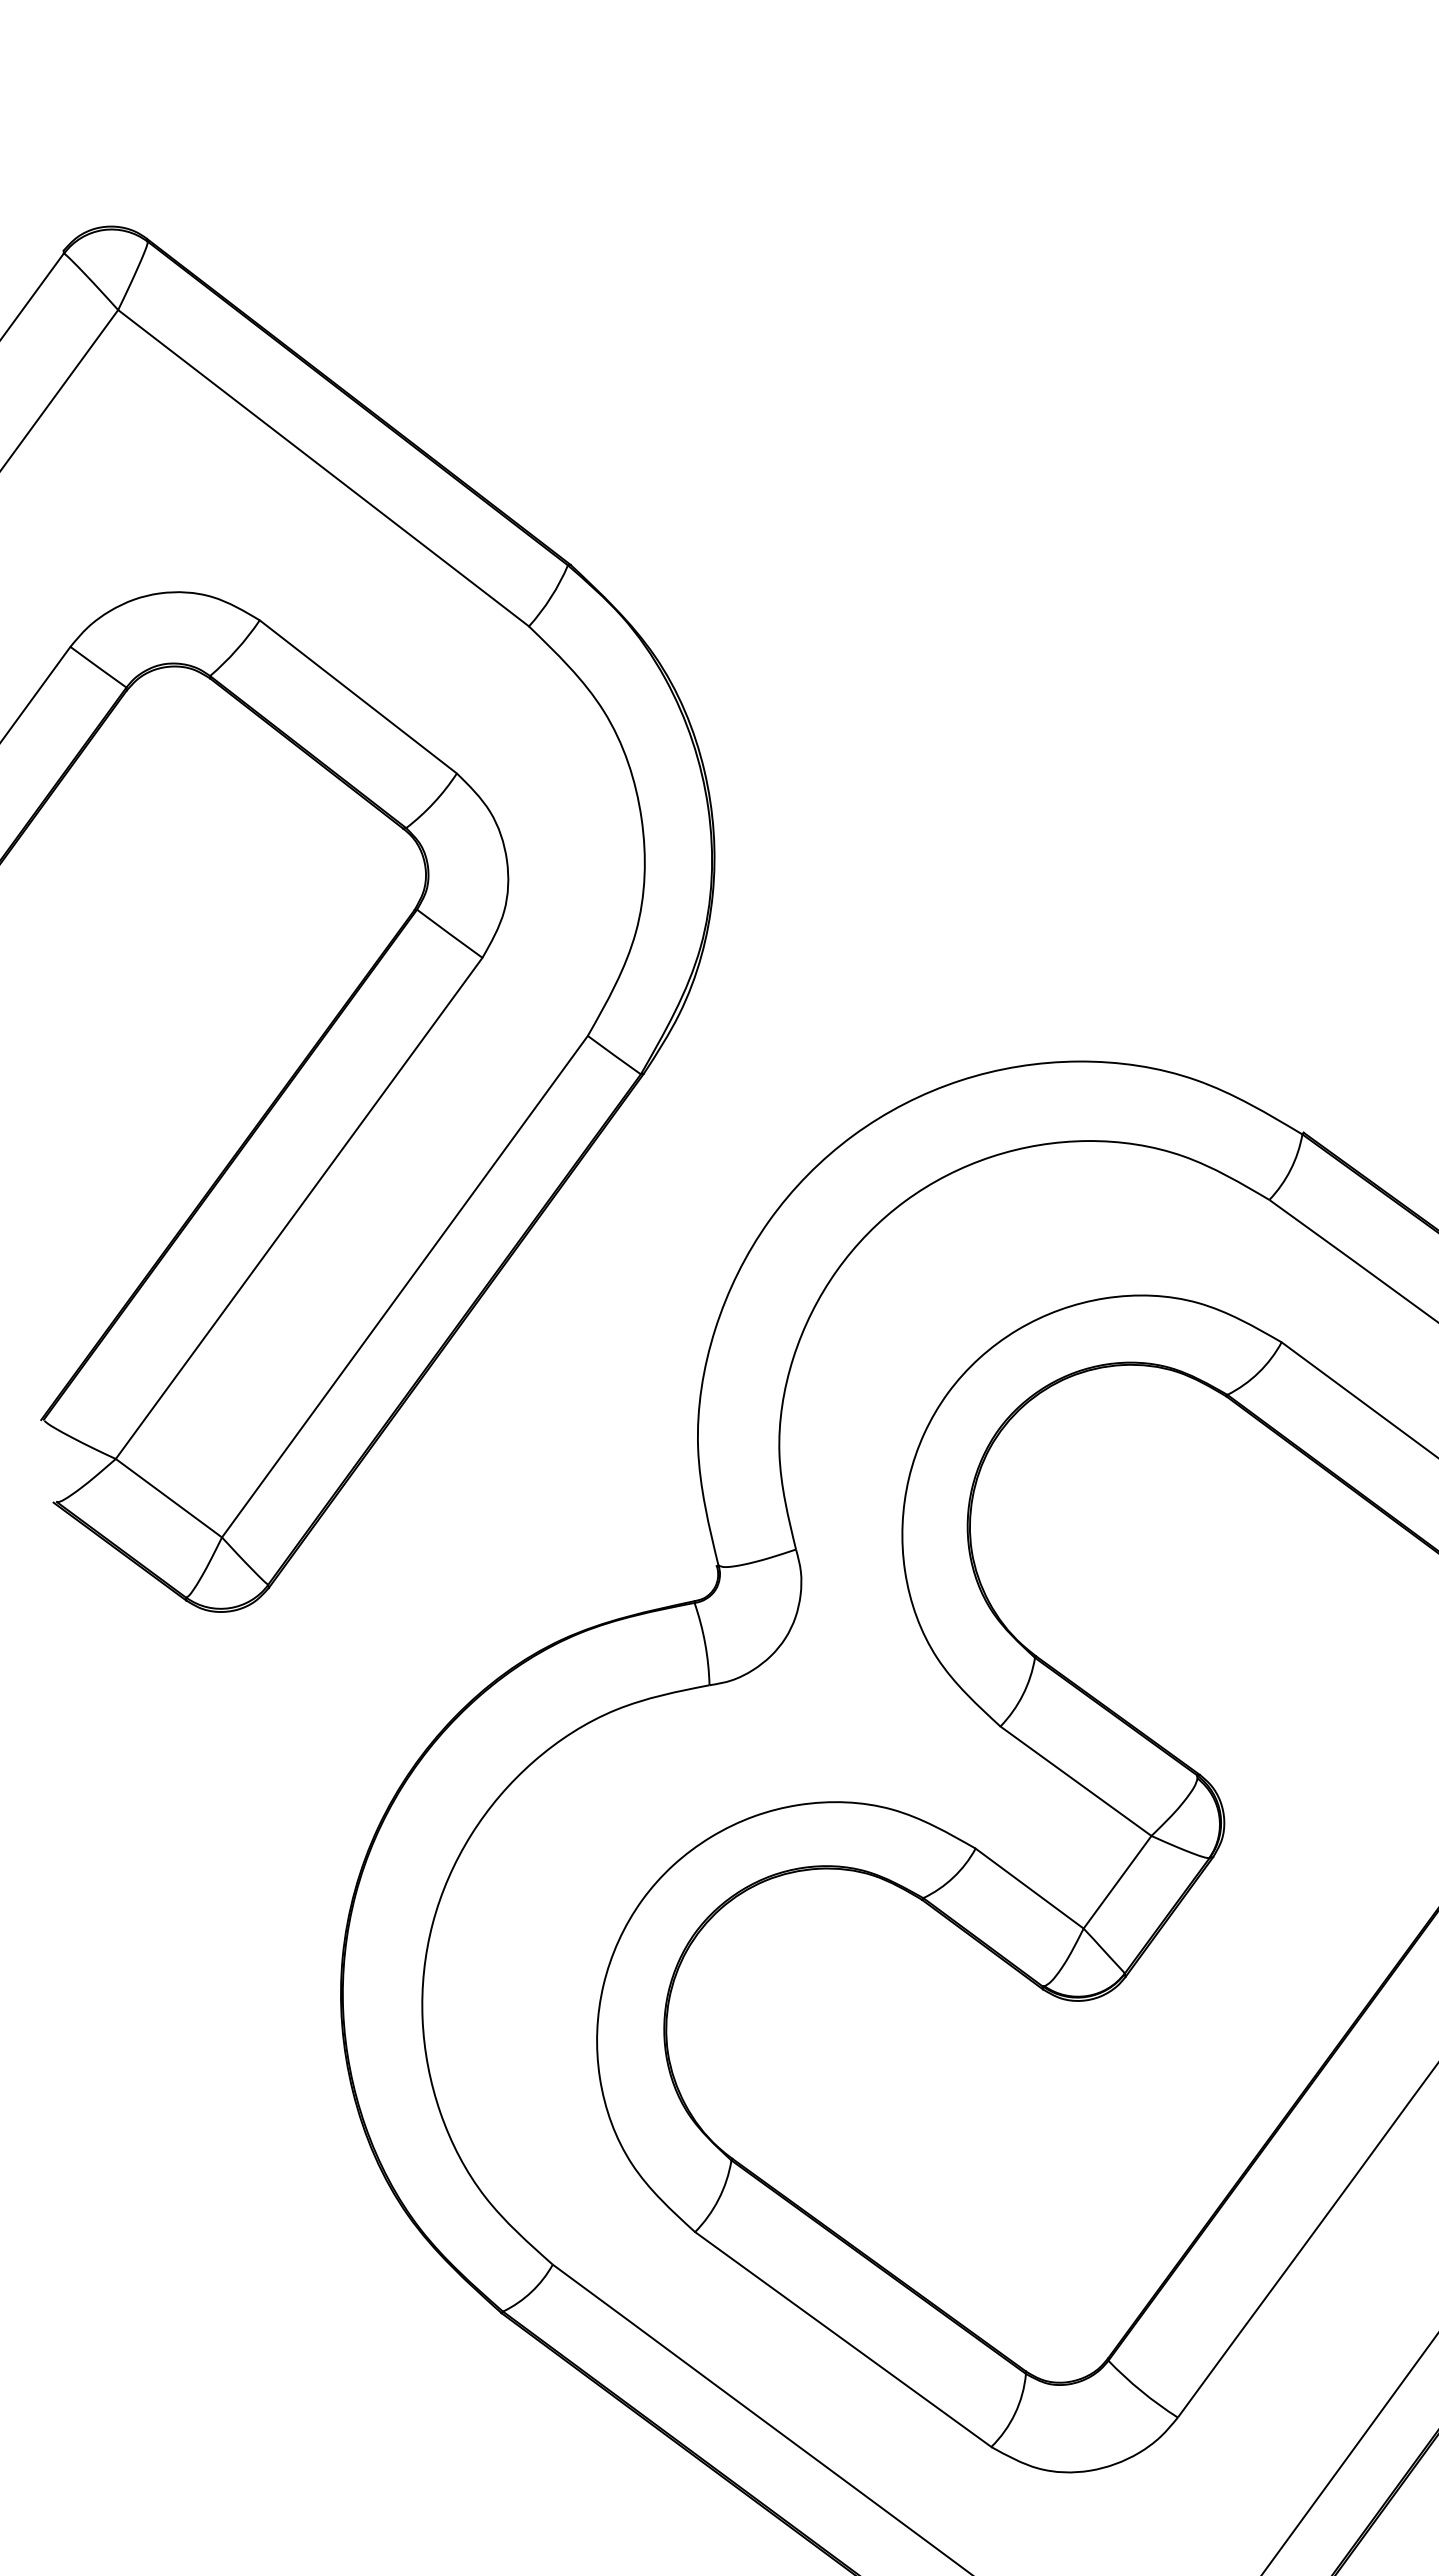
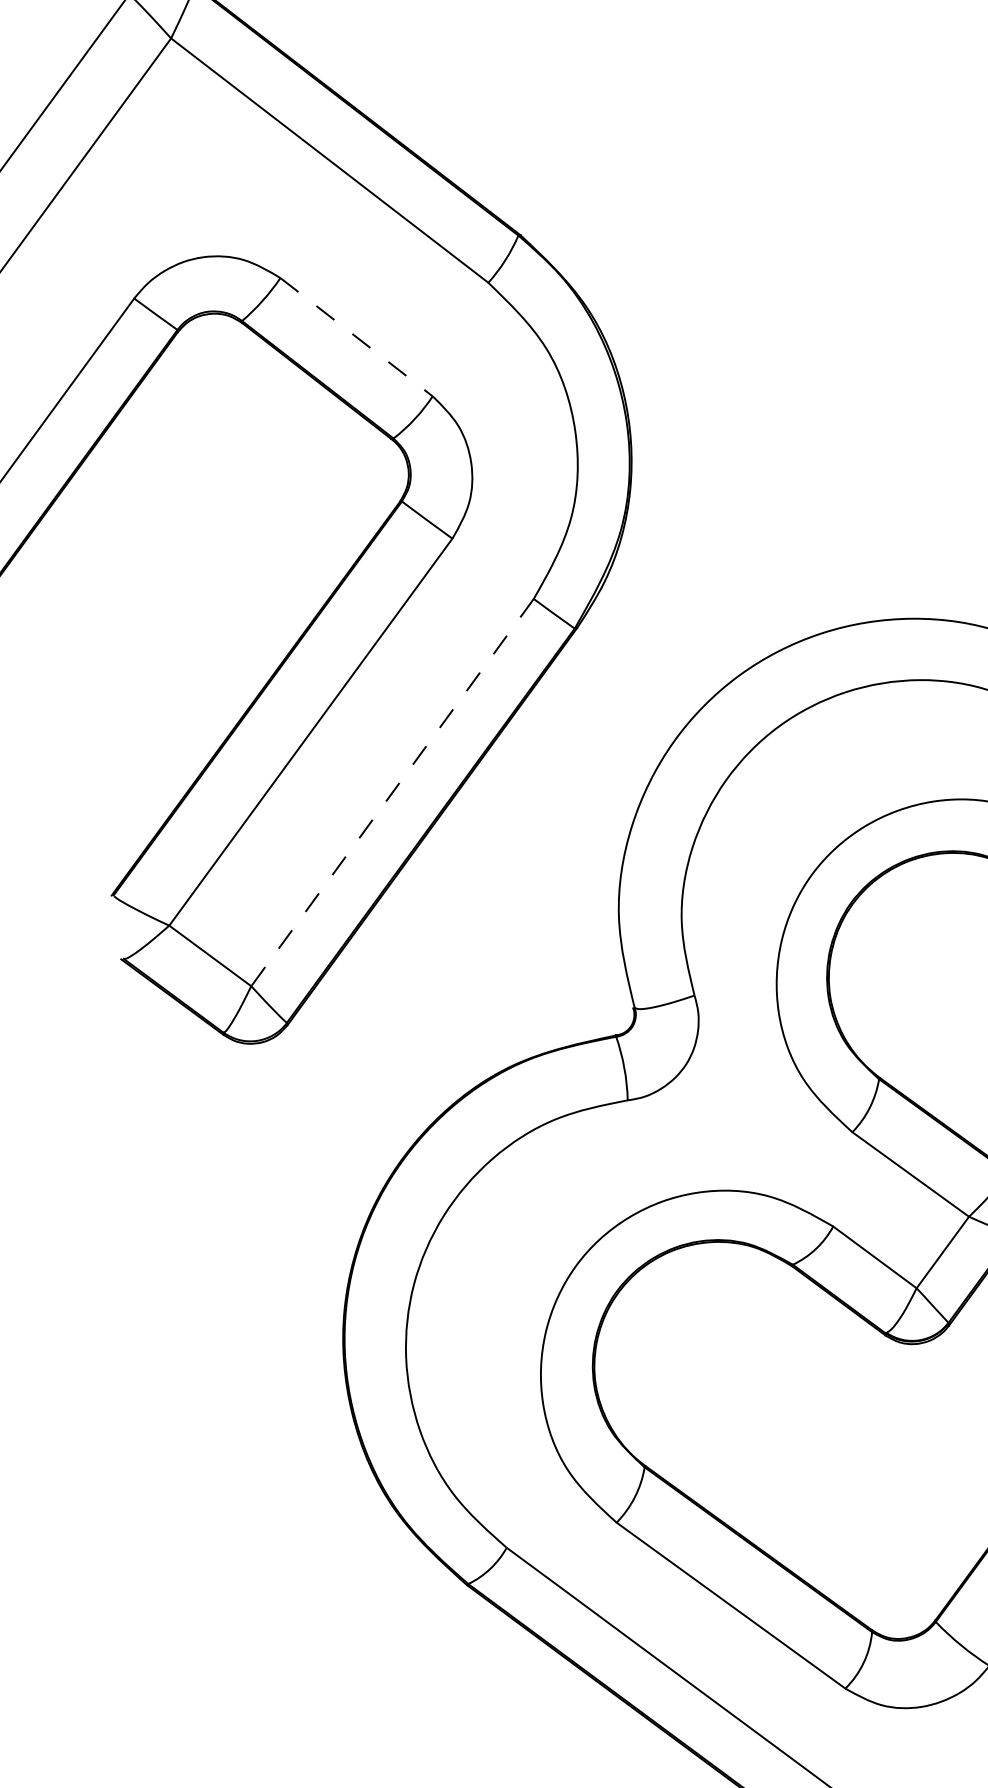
line: (358, 696) -> (356, 336), solid -> dashed
line: (404, 1287) -> (392, 793), solid -> dashed

